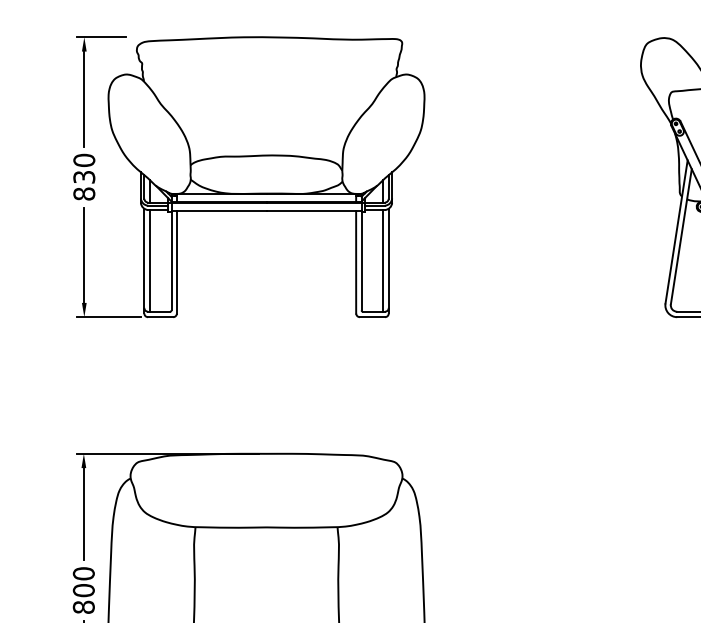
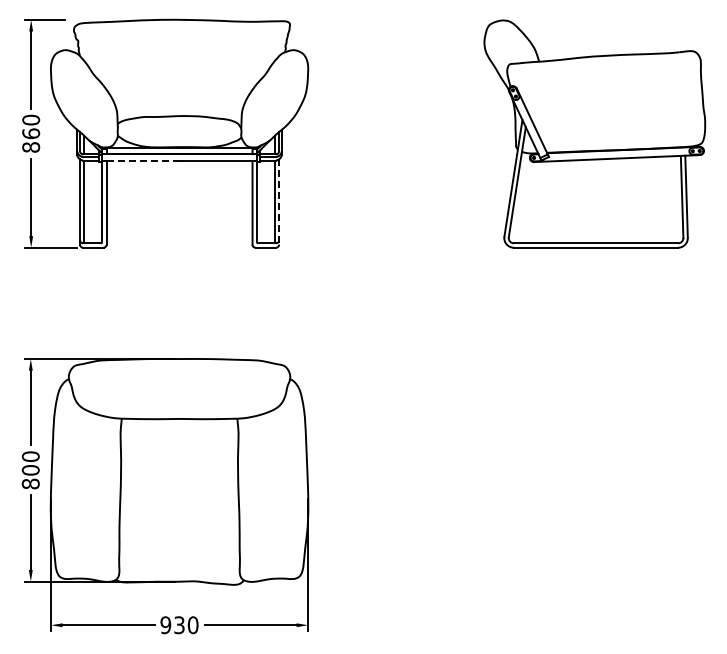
text: (84, 176) -> (31, 133), 830 -> 860
line: (221, 211) -> (142, 161), solid -> dashed
line: (389, 261) -> (279, 202), solid -> dashed

